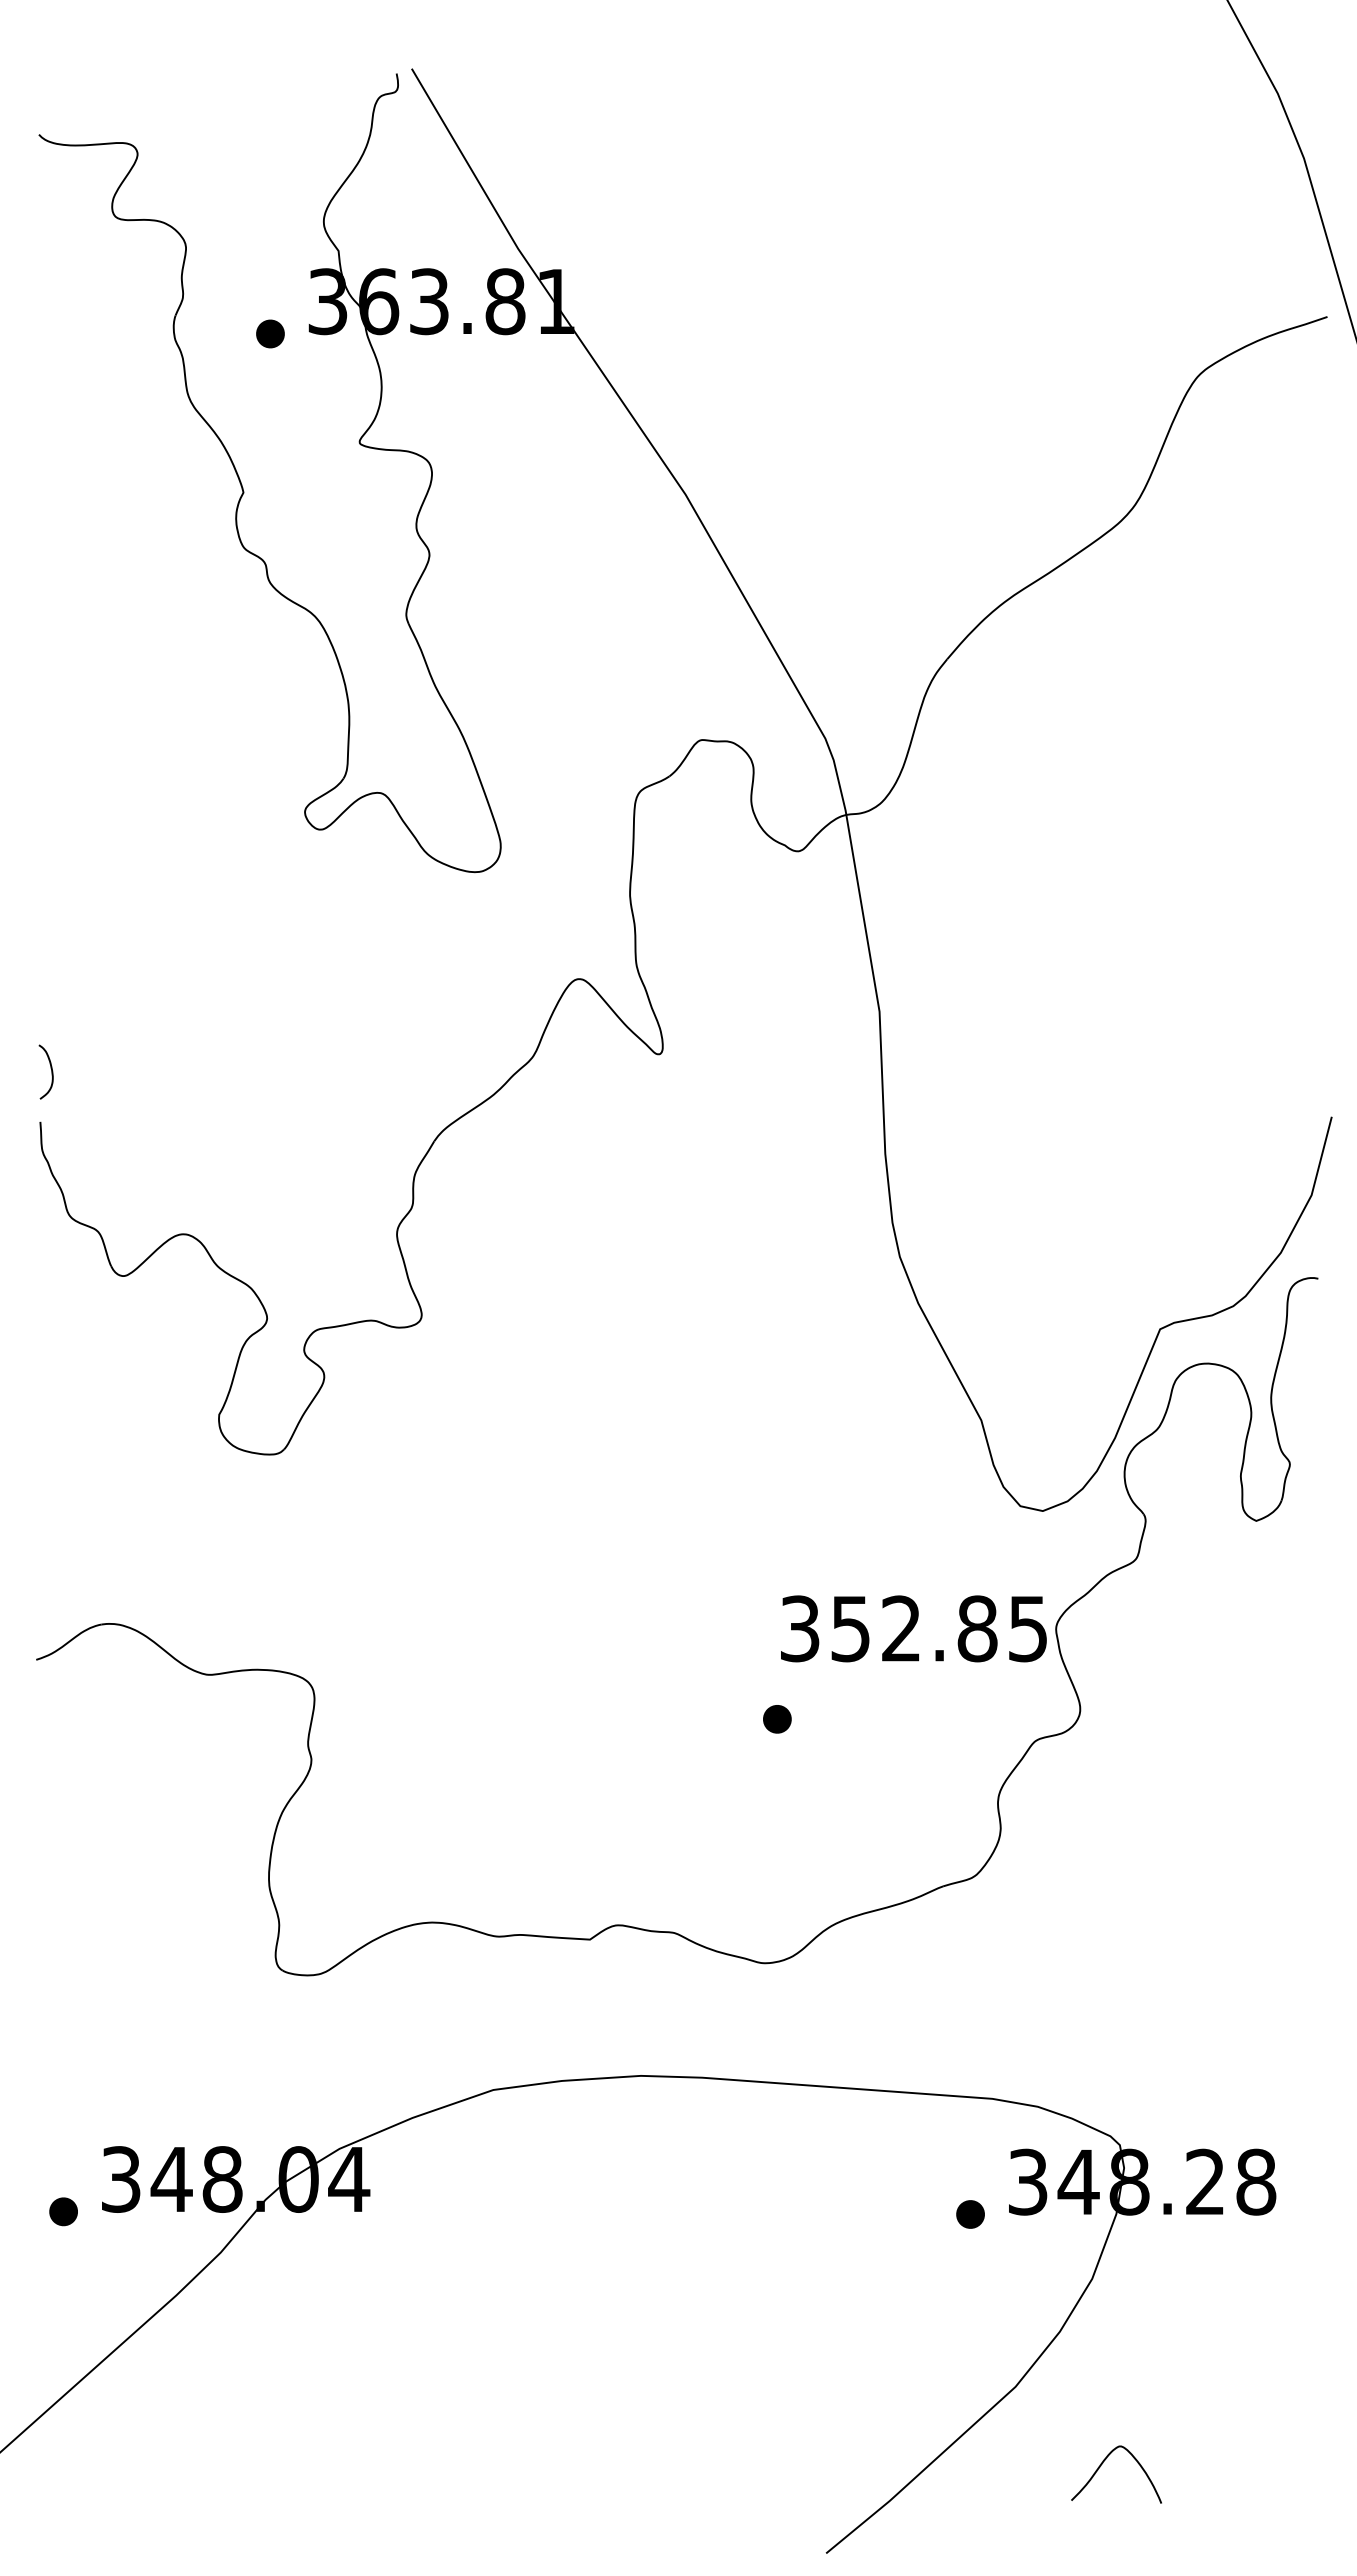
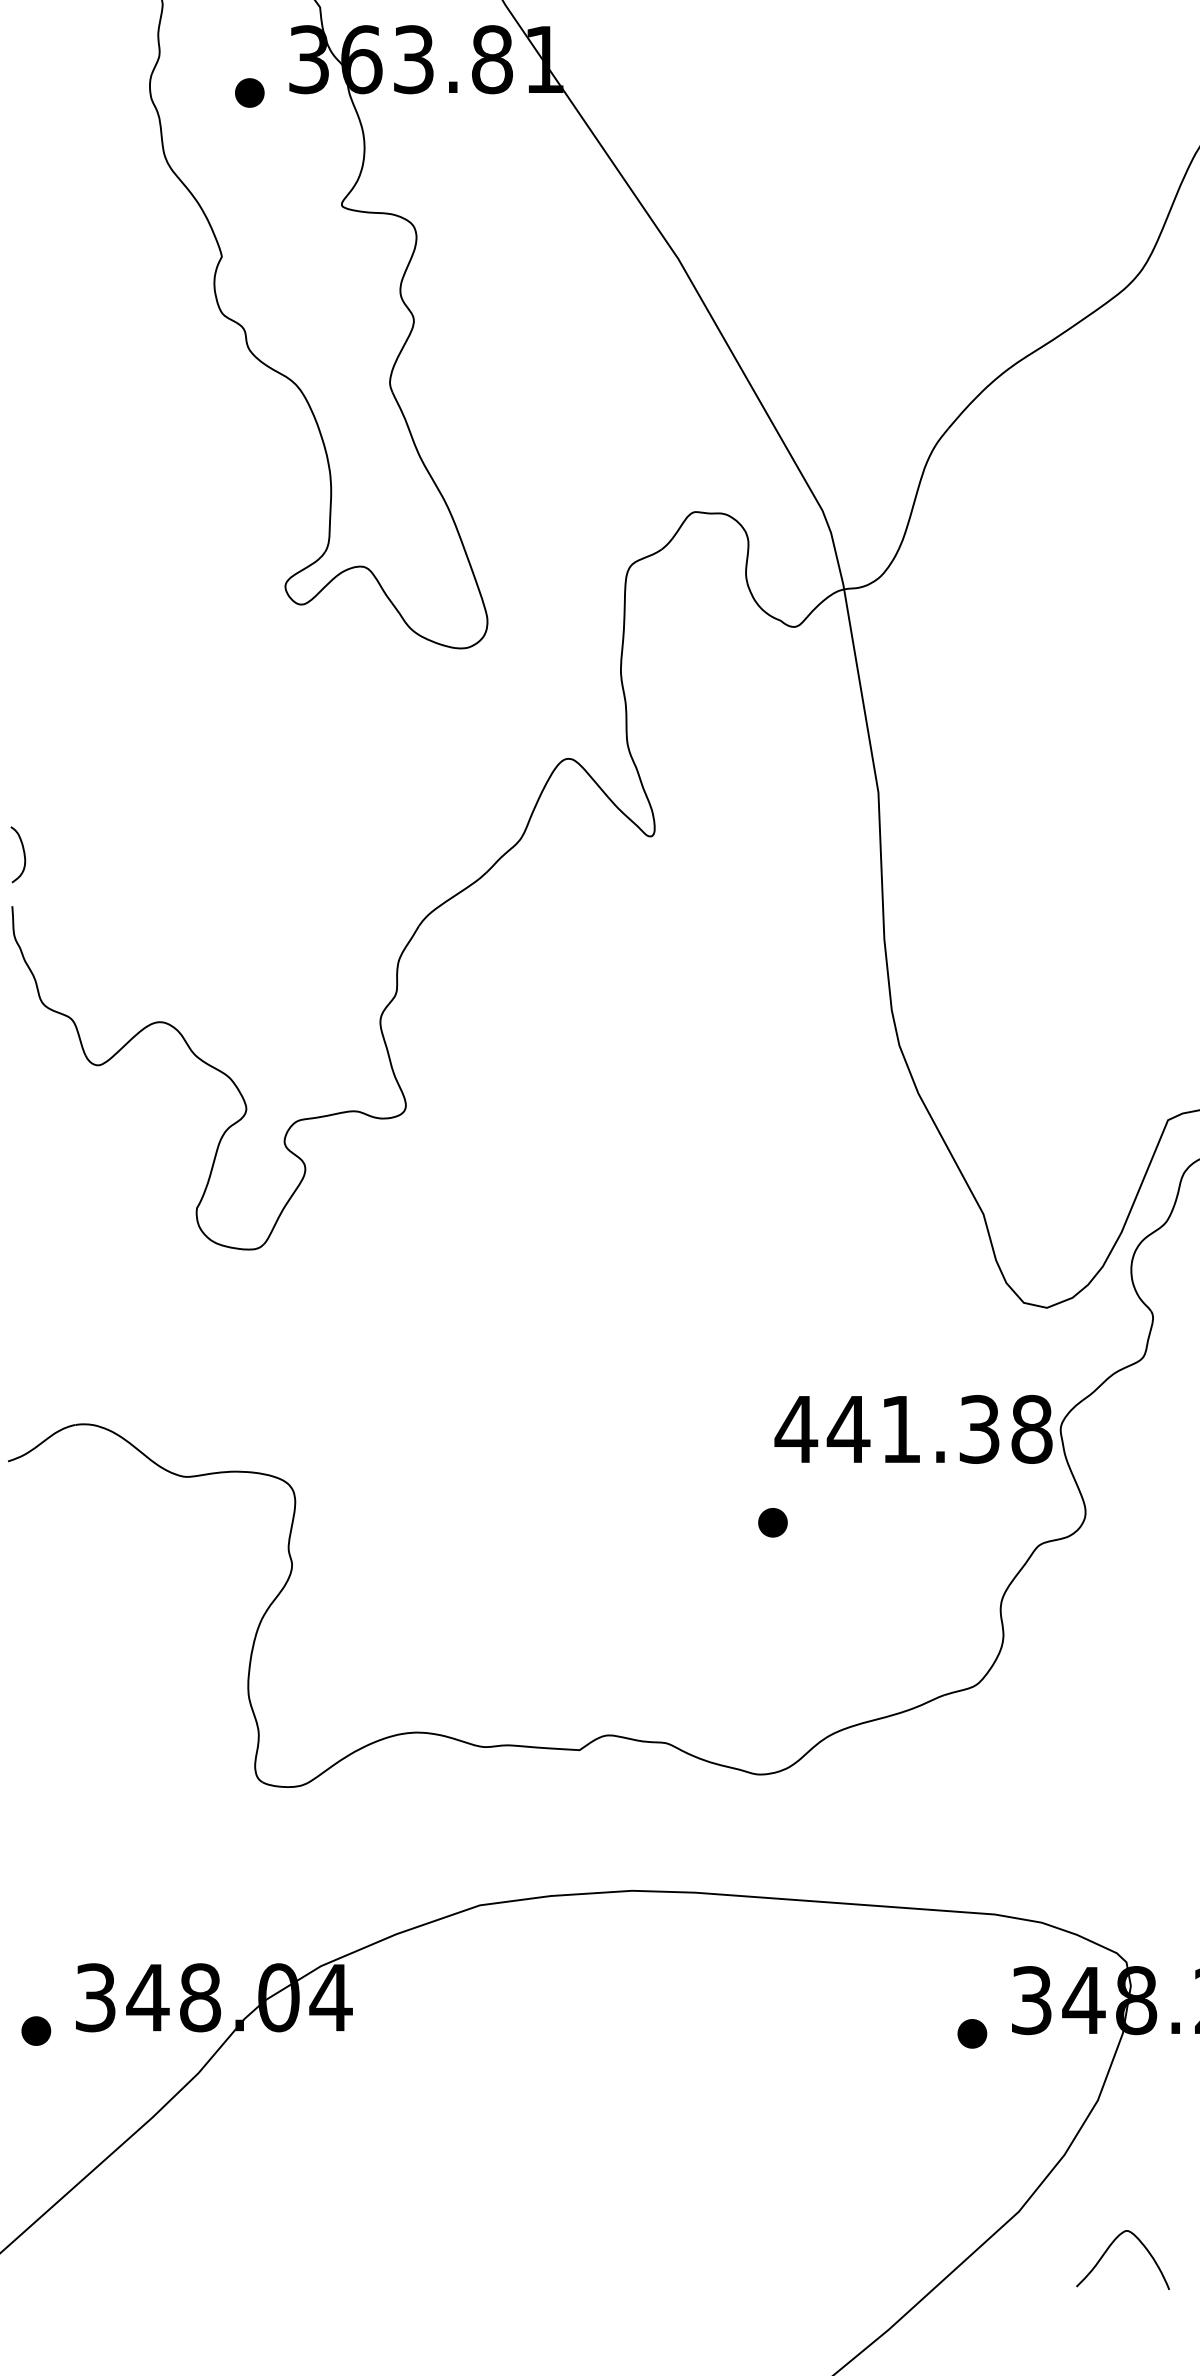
text: (913, 1628) -> (913, 1429), 352.85 -> 441.38
curve: (1103, 2463) -> (1109, 2248), moved

